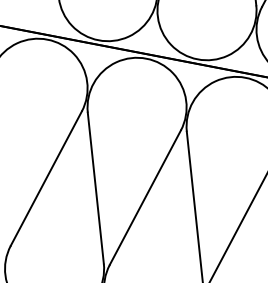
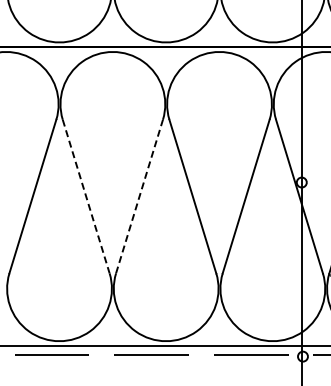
line: (95, 189) -> (86, 197), solid -> dashed
line: (145, 197) -> (139, 196), solid -> dashed

